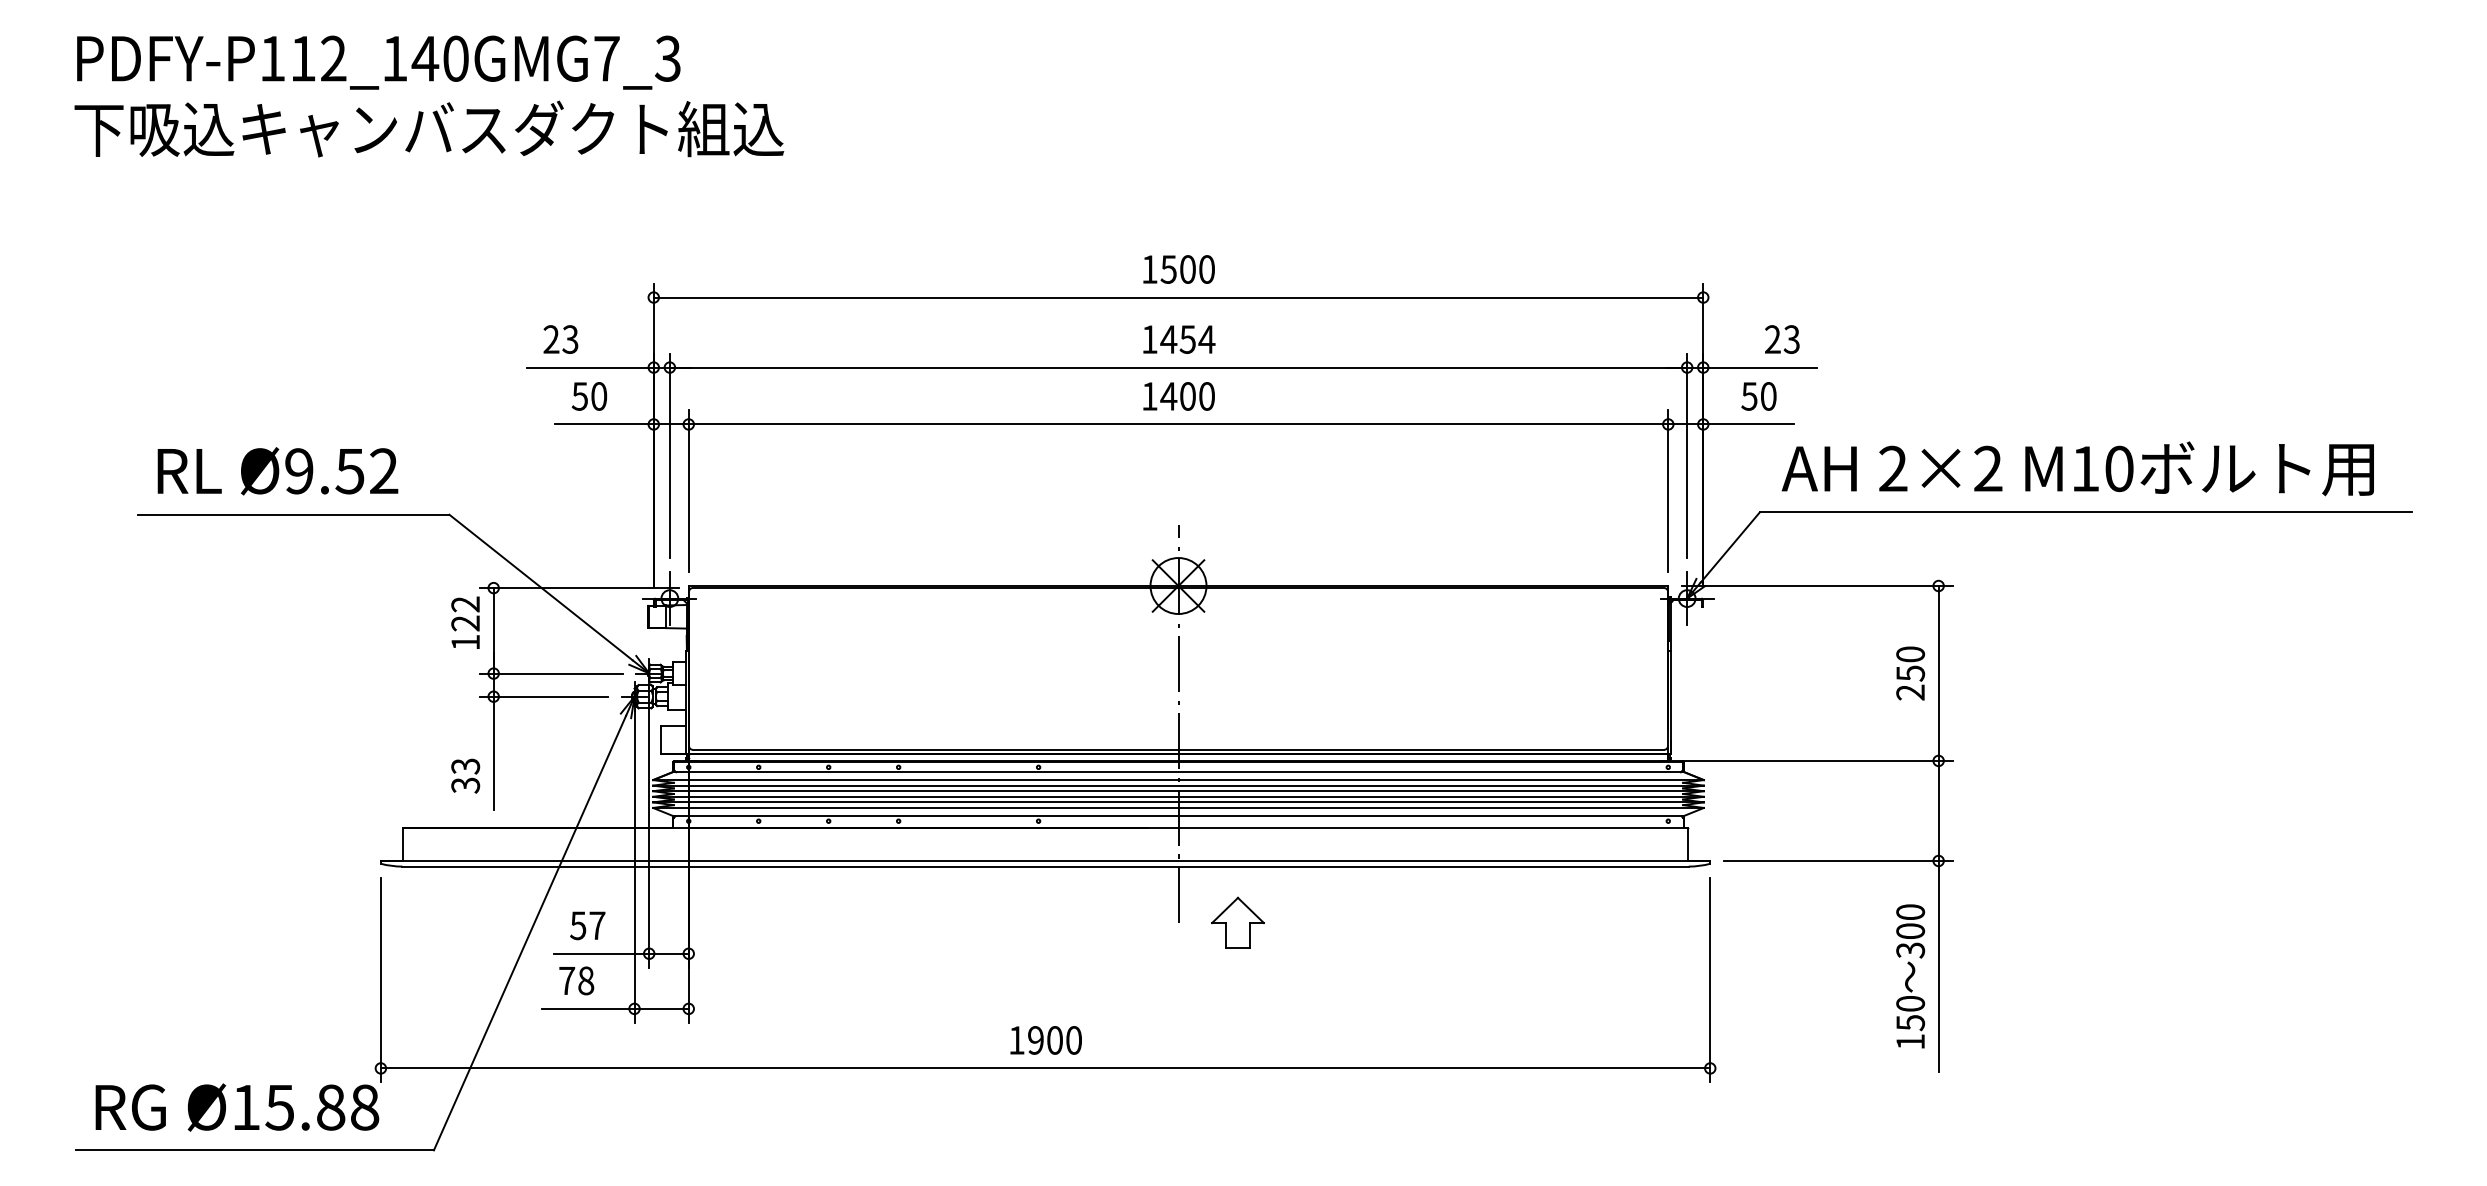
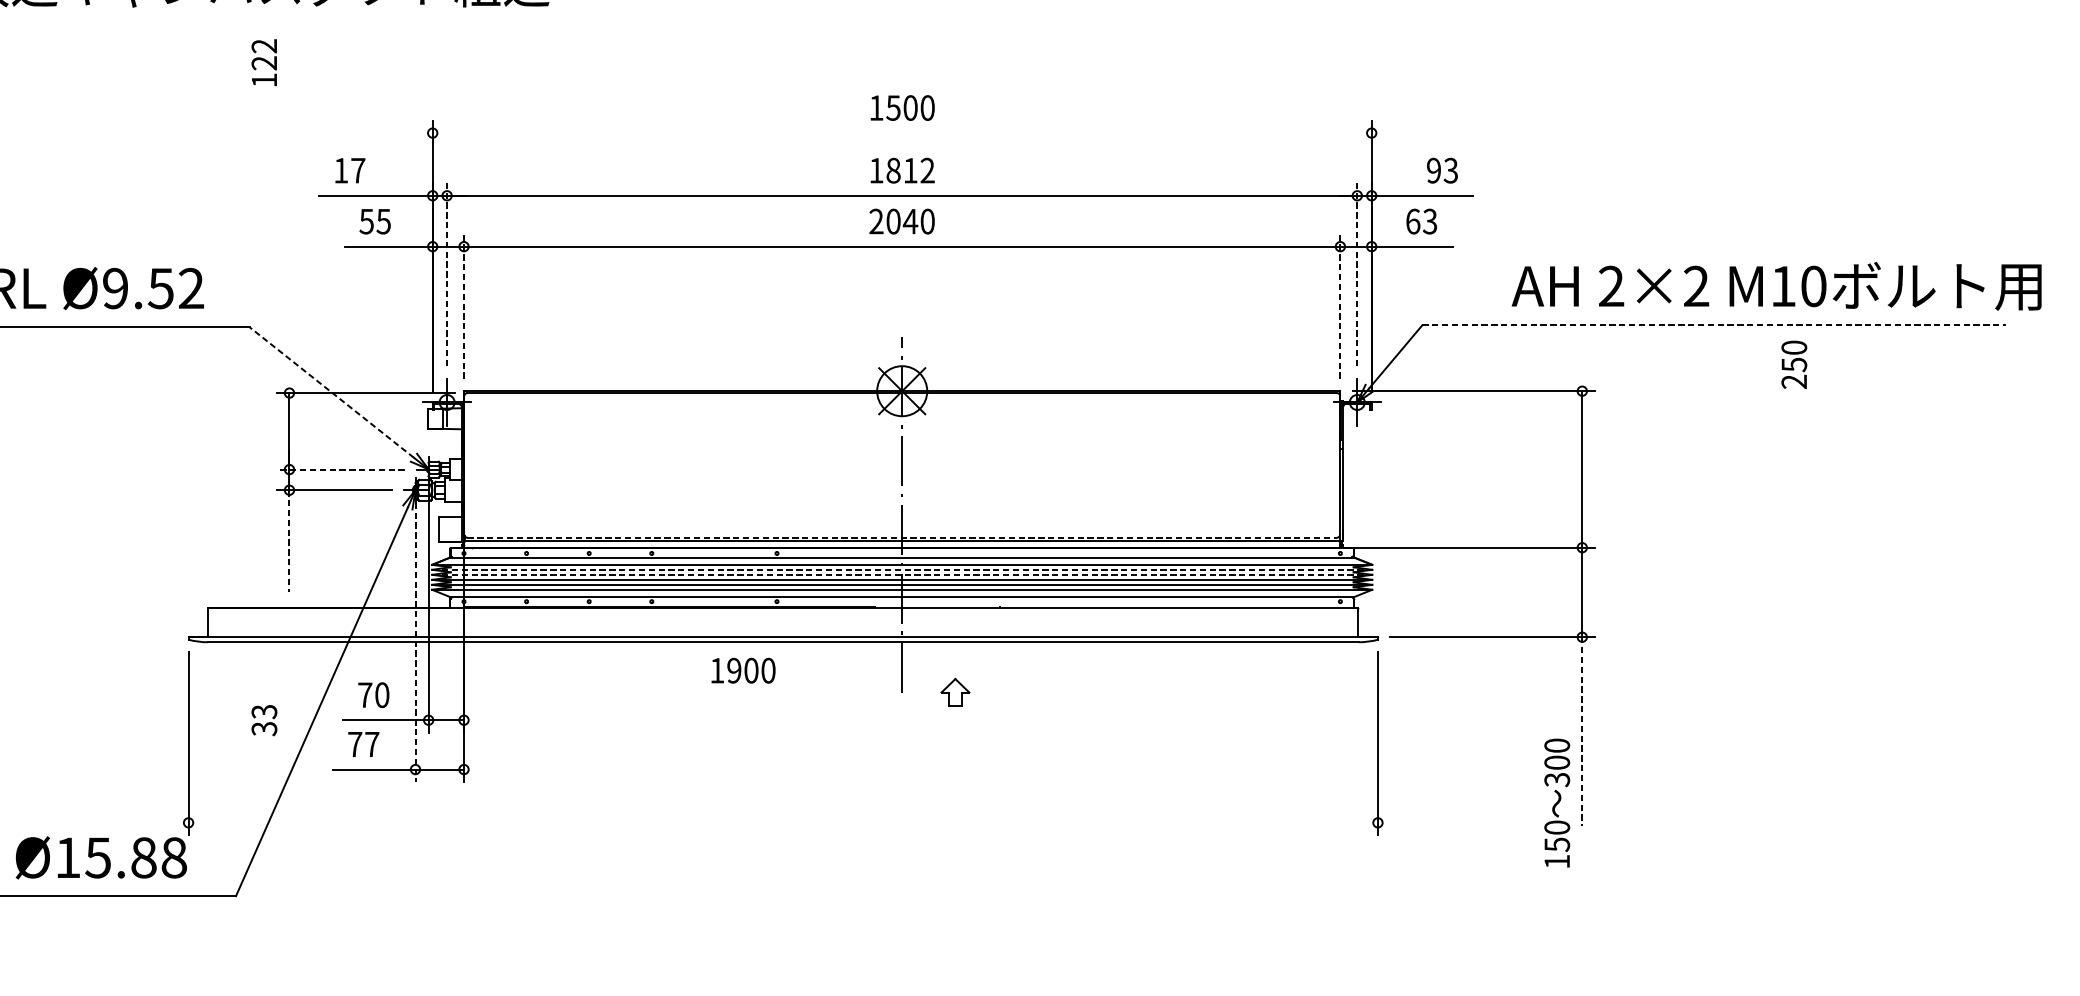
line: (1178, 297) -> (902, 133), removed
text: (560, 339) -> (349, 170), 23 -> 17
text: (1187, 339) -> (910, 170), 1454 -> 1812
text: (1772, 339) -> (1433, 170), 23 -> 93
text: (598, 396) -> (383, 221), 50 -> 55
text: (1168, 396) -> (893, 221), 1400 -> 2040
text: (1758, 396) -> (1421, 221), 50 -> 63
line: (669, 455) -> (446, 274), solid -> dashed
line: (1687, 455) -> (1357, 274), solid -> dashed
text: (2077, 468) -> (1776, 286), moved
line: (688, 491) -> (463, 306), solid -> dashed
line: (1668, 491) -> (1340, 306), solid -> dashed
line: (2086, 512) -> (1714, 325), solid -> dashed
line: (540, 587) -> (331, 392), solid -> dashed
text: (465, 622) -> (264, 62), moved
line: (550, 673) -> (340, 469), solid -> dashed
text: (1910, 673) -> (1794, 364), moved
line: (1178, 749) -> (902, 537), solid -> dashed
line: (493, 753) -> (289, 541), solid -> dashed
text: (465, 775) -> (264, 720), moved
line: (1179, 785) -> (903, 569), solid -> dashed
line: (1179, 791) -> (903, 575), solid -> dashed
line: (634, 867) -> (415, 643), solid -> dashed
part: (1237, 922) -> (954, 692), size x0.6
text: (587, 925) -> (373, 694), 57 -> 70
line: (1938, 966) -> (1582, 731), solid -> dashed
text: (1910, 976) -> (1557, 803), moved
text: (586, 980) -> (372, 744), 78 -> 77
text: (1045, 1040) -> (742, 670), moved
line: (1045, 1068) -> (783, 822), removed

